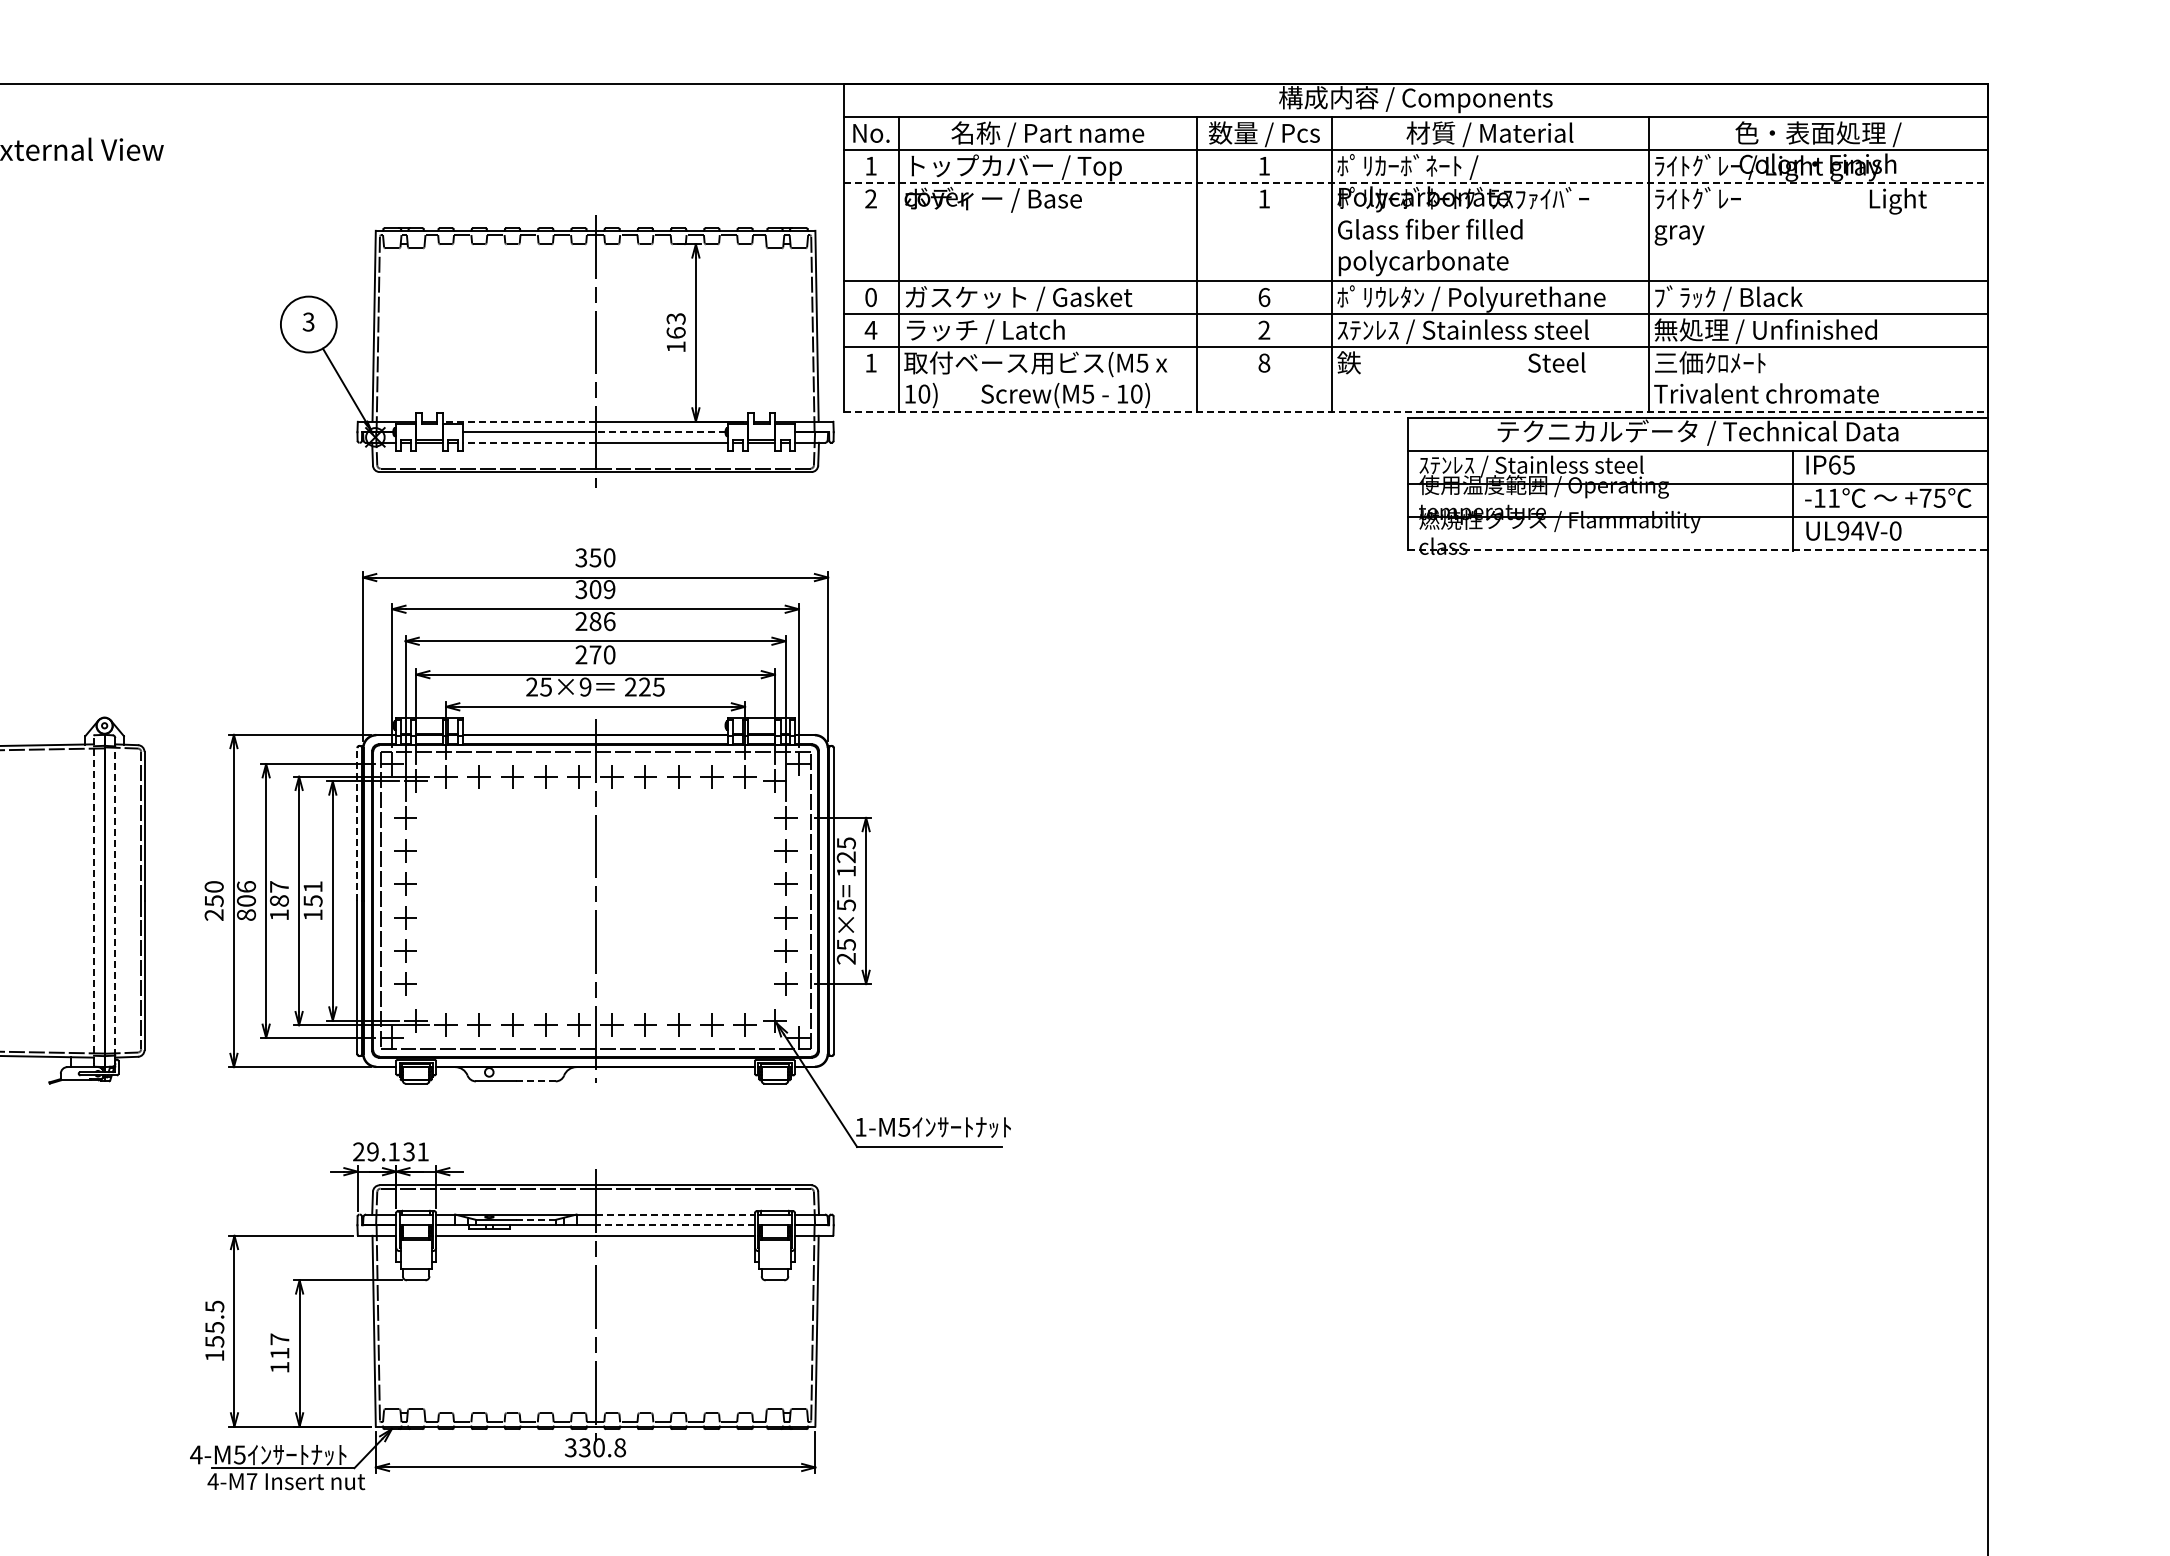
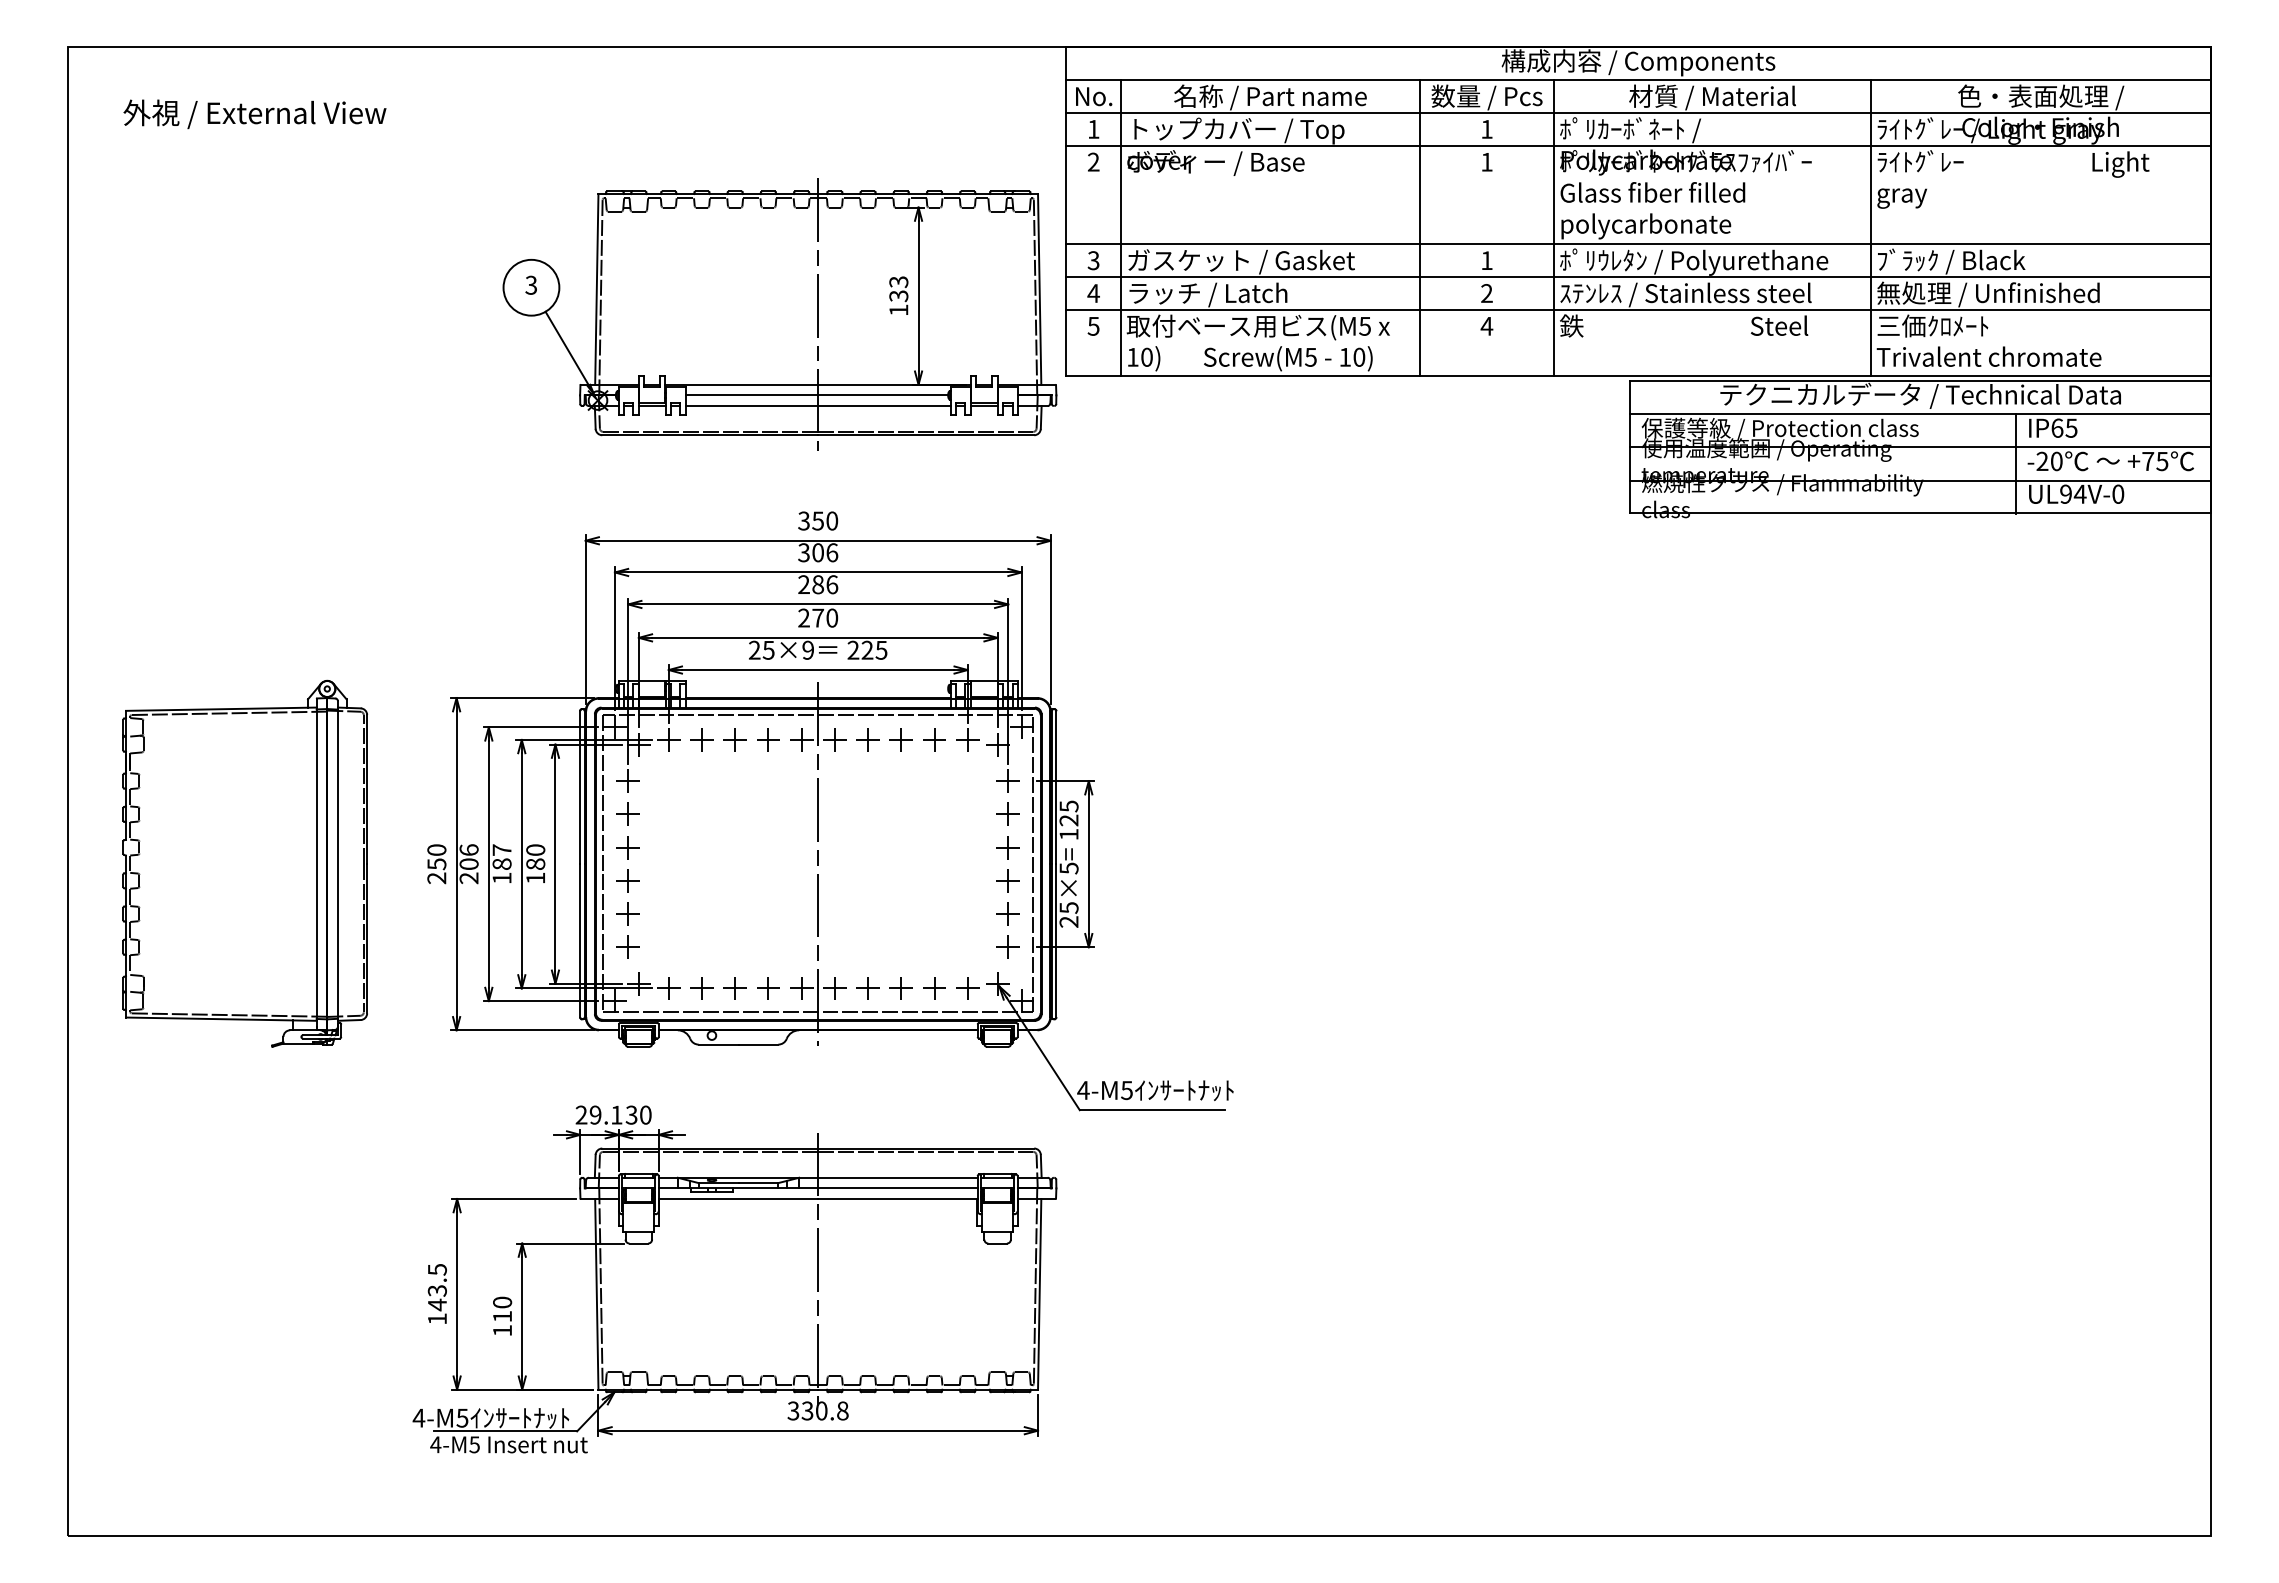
line: (1416, 182) -> (1639, 145), dashed -> solid
text: (870, 297) -> (1093, 260), 0 -> 3
text: (1263, 297) -> (1486, 260), 6 -> 1
text: (675, 333) -> (898, 296), 163 -> 133
text: (1263, 362) -> (1486, 325), 8 -> 4
text: (870, 363) -> (1093, 326), 1 -> 5
line: (1416, 412) -> (1639, 375), dashed -> solid
line: (518, 421) -> (741, 384), dashed -> solid
line: (660, 432) -> (883, 395), dashed -> solid
line: (528, 443) -> (751, 406), dashed -> solid
text: (1556, 465) -> (1779, 428), ｽﾃﾝﾚｽ / Stainless steel -> 保護等級 / Protection class
text: (1826, 498) -> (2049, 461), -11 -> -20
line: (1698, 549) -> (1921, 512), dashed -> solid
text: (609, 589) -> (832, 552), 309 -> 306
line: (357, 824) -> (580, 787), dashed -> solid
text: (312, 894) -> (535, 857), 151 -> 180
line: (93, 899) -> (316, 862), dashed -> solid
line: (114, 901) -> (337, 864), dashed -> solid
text: (245, 915) -> (468, 878), 806 -> 206
line: (535, 1081) -> (758, 1044), dashed -> solid
text: (860, 1127) -> (1083, 1090), 1-M5 -> 4-M5
text: (422, 1151) -> (645, 1114), 31 -> 30
line: (674, 1214) -> (897, 1177), dashed -> solid
line: (535, 1220) -> (758, 1183), dashed -> solid
line: (674, 1225) -> (897, 1188), dashed -> solid
text: (213, 1335) -> (436, 1298), 155.5 -> 143.5
text: (279, 1339) -> (502, 1302), 117 -> 110
text: (251, 1481) -> (474, 1444), 4-M7 -> 4-M5

